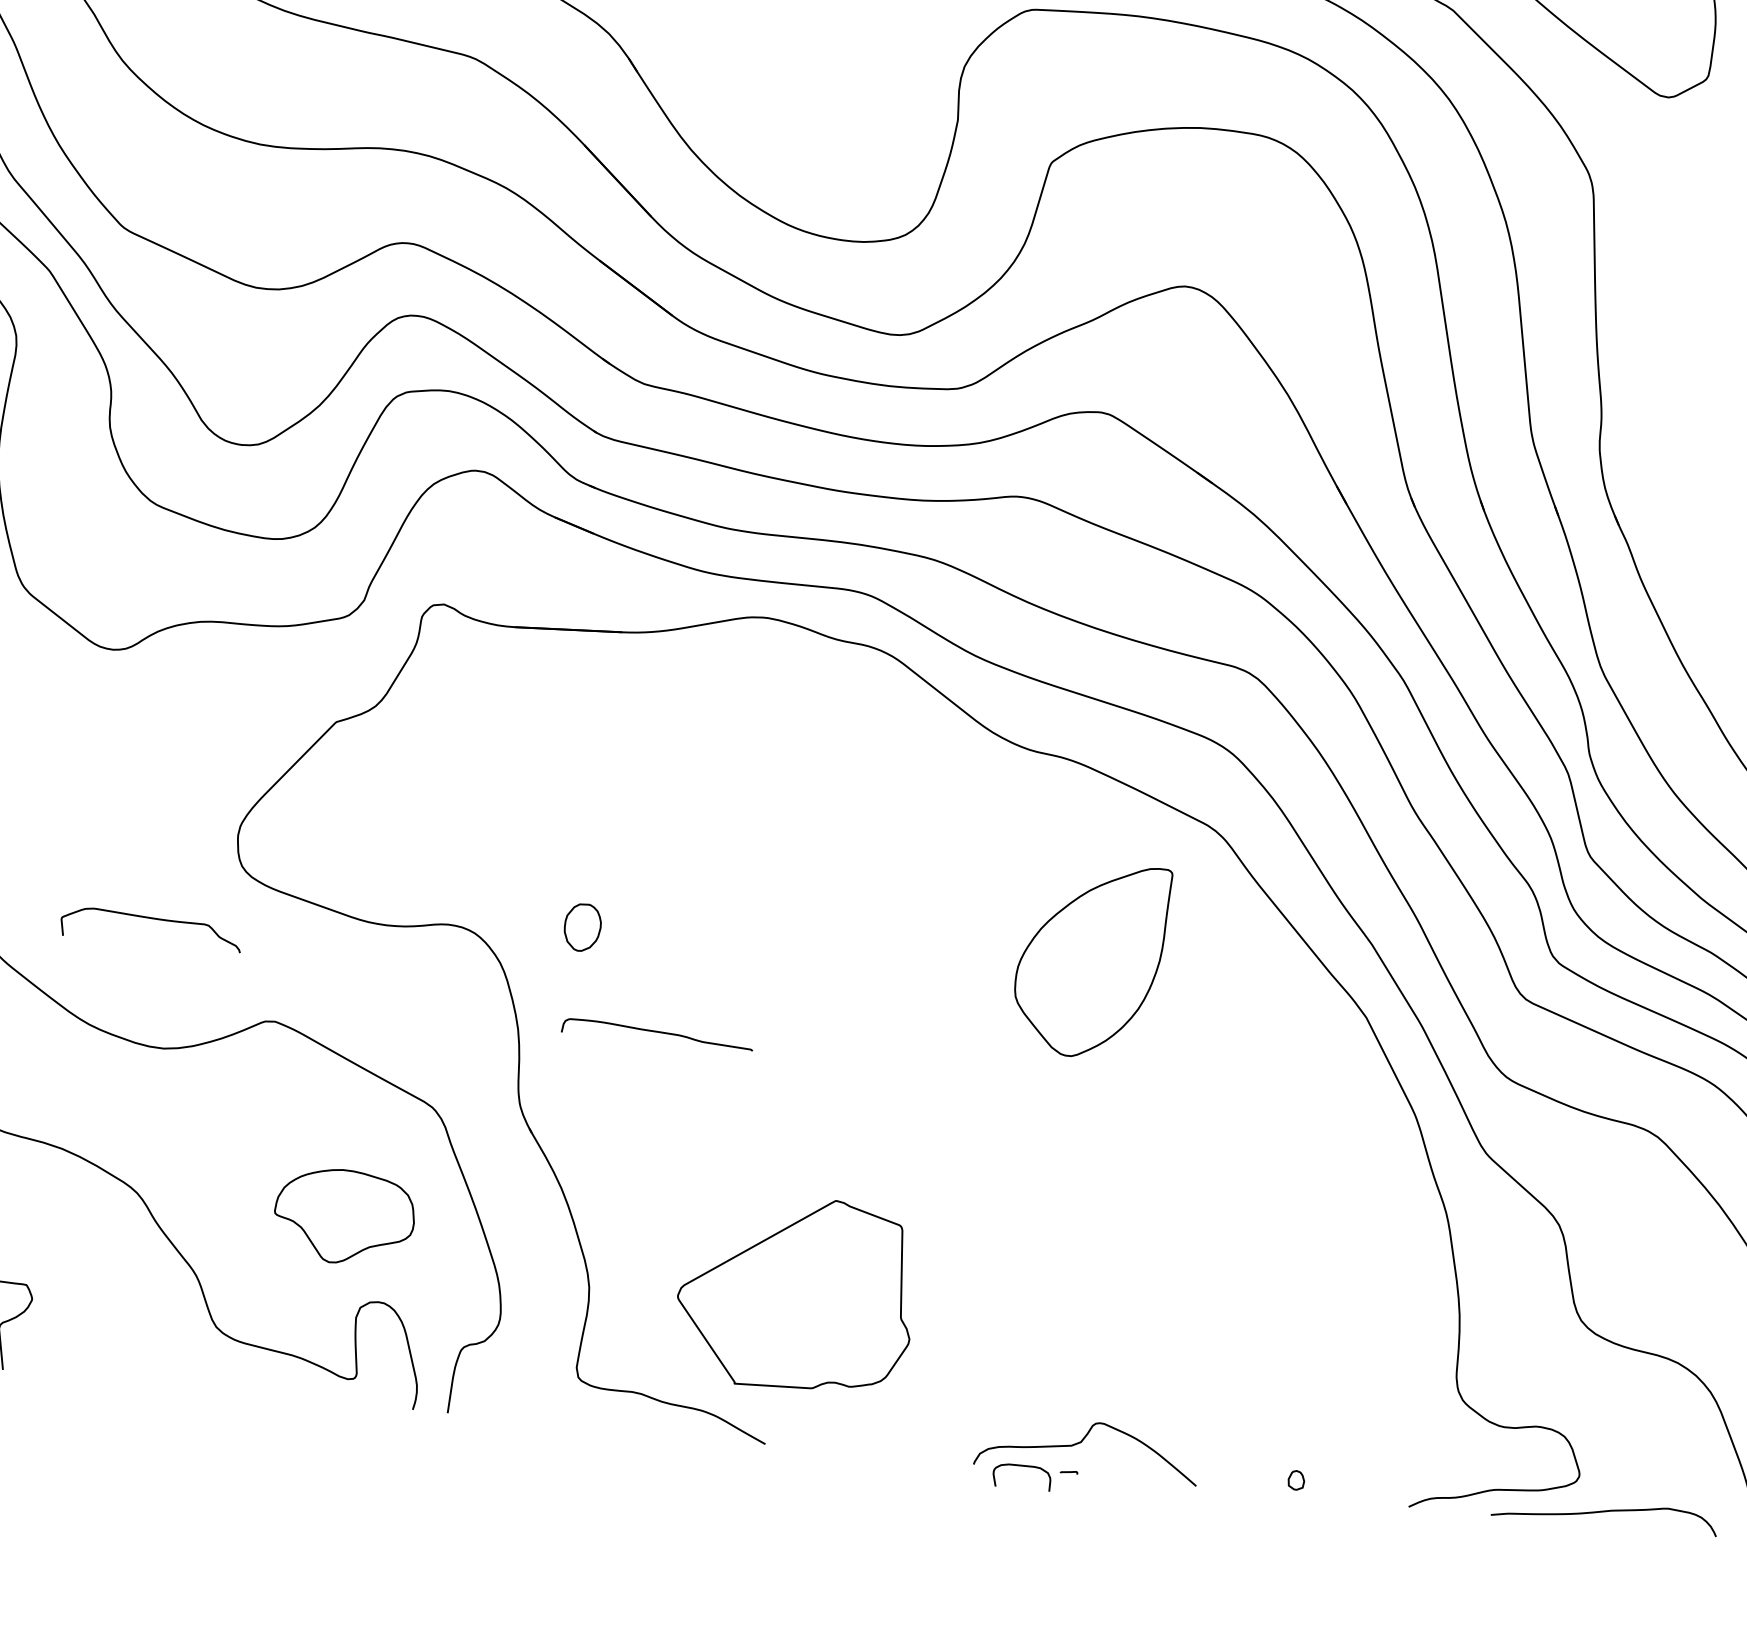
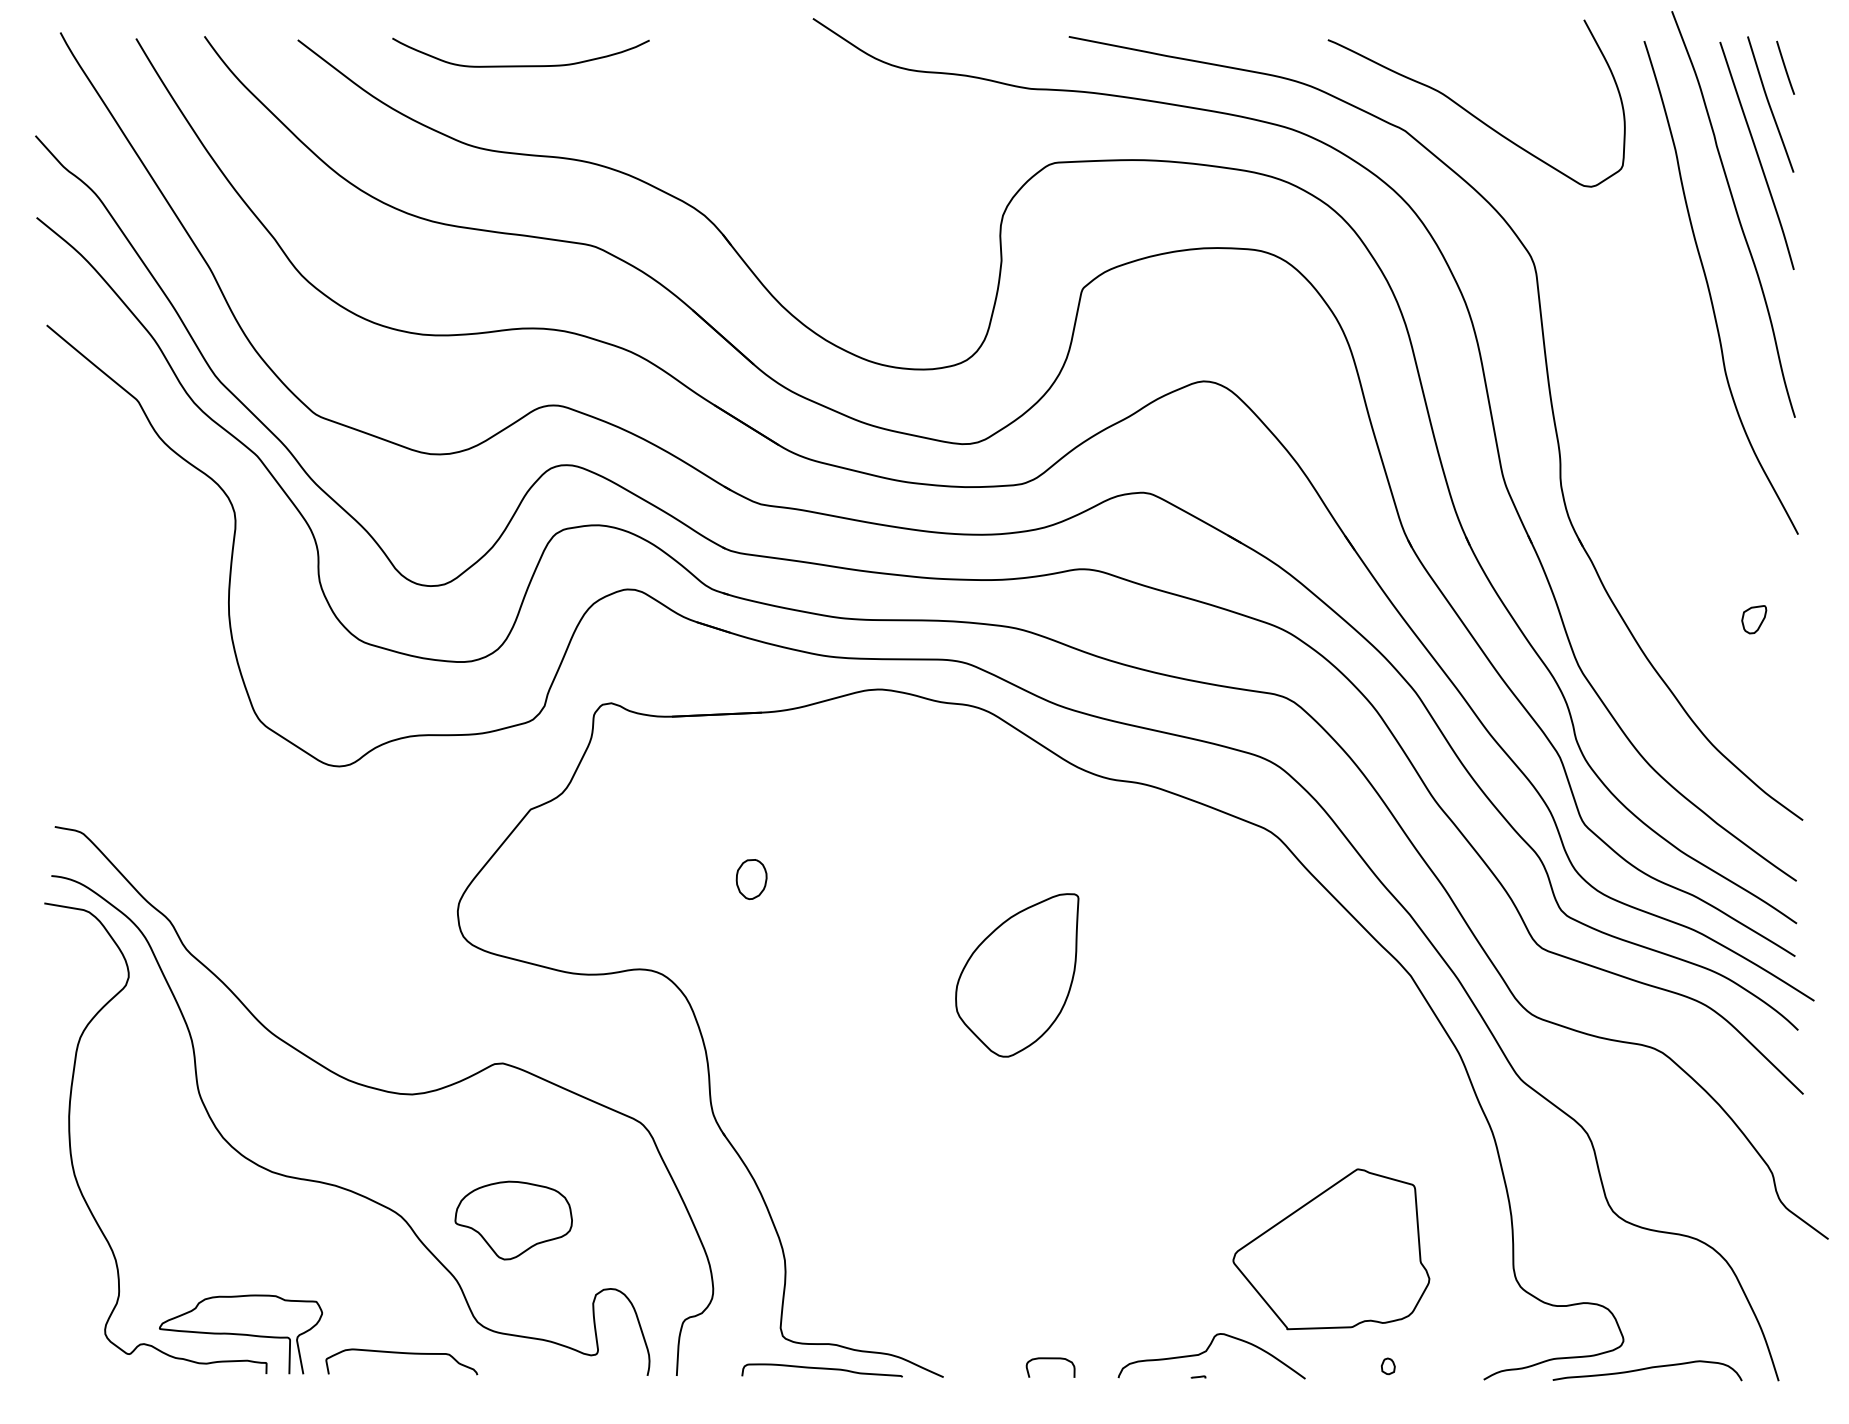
curve: (151, 918) -> (401, 1353), moved
part: (582, 927) -> (751, 879), moved
part: (1091, 960) -> (1017, 975), moved
curve: (656, 1033) -> (821, 1369), moved
part: (344, 1216) -> (513, 1220), moved
part: (796, 1293) -> (1331, 1249), moved
curve: (1022, 1467) -> (1050, 1359), moved

